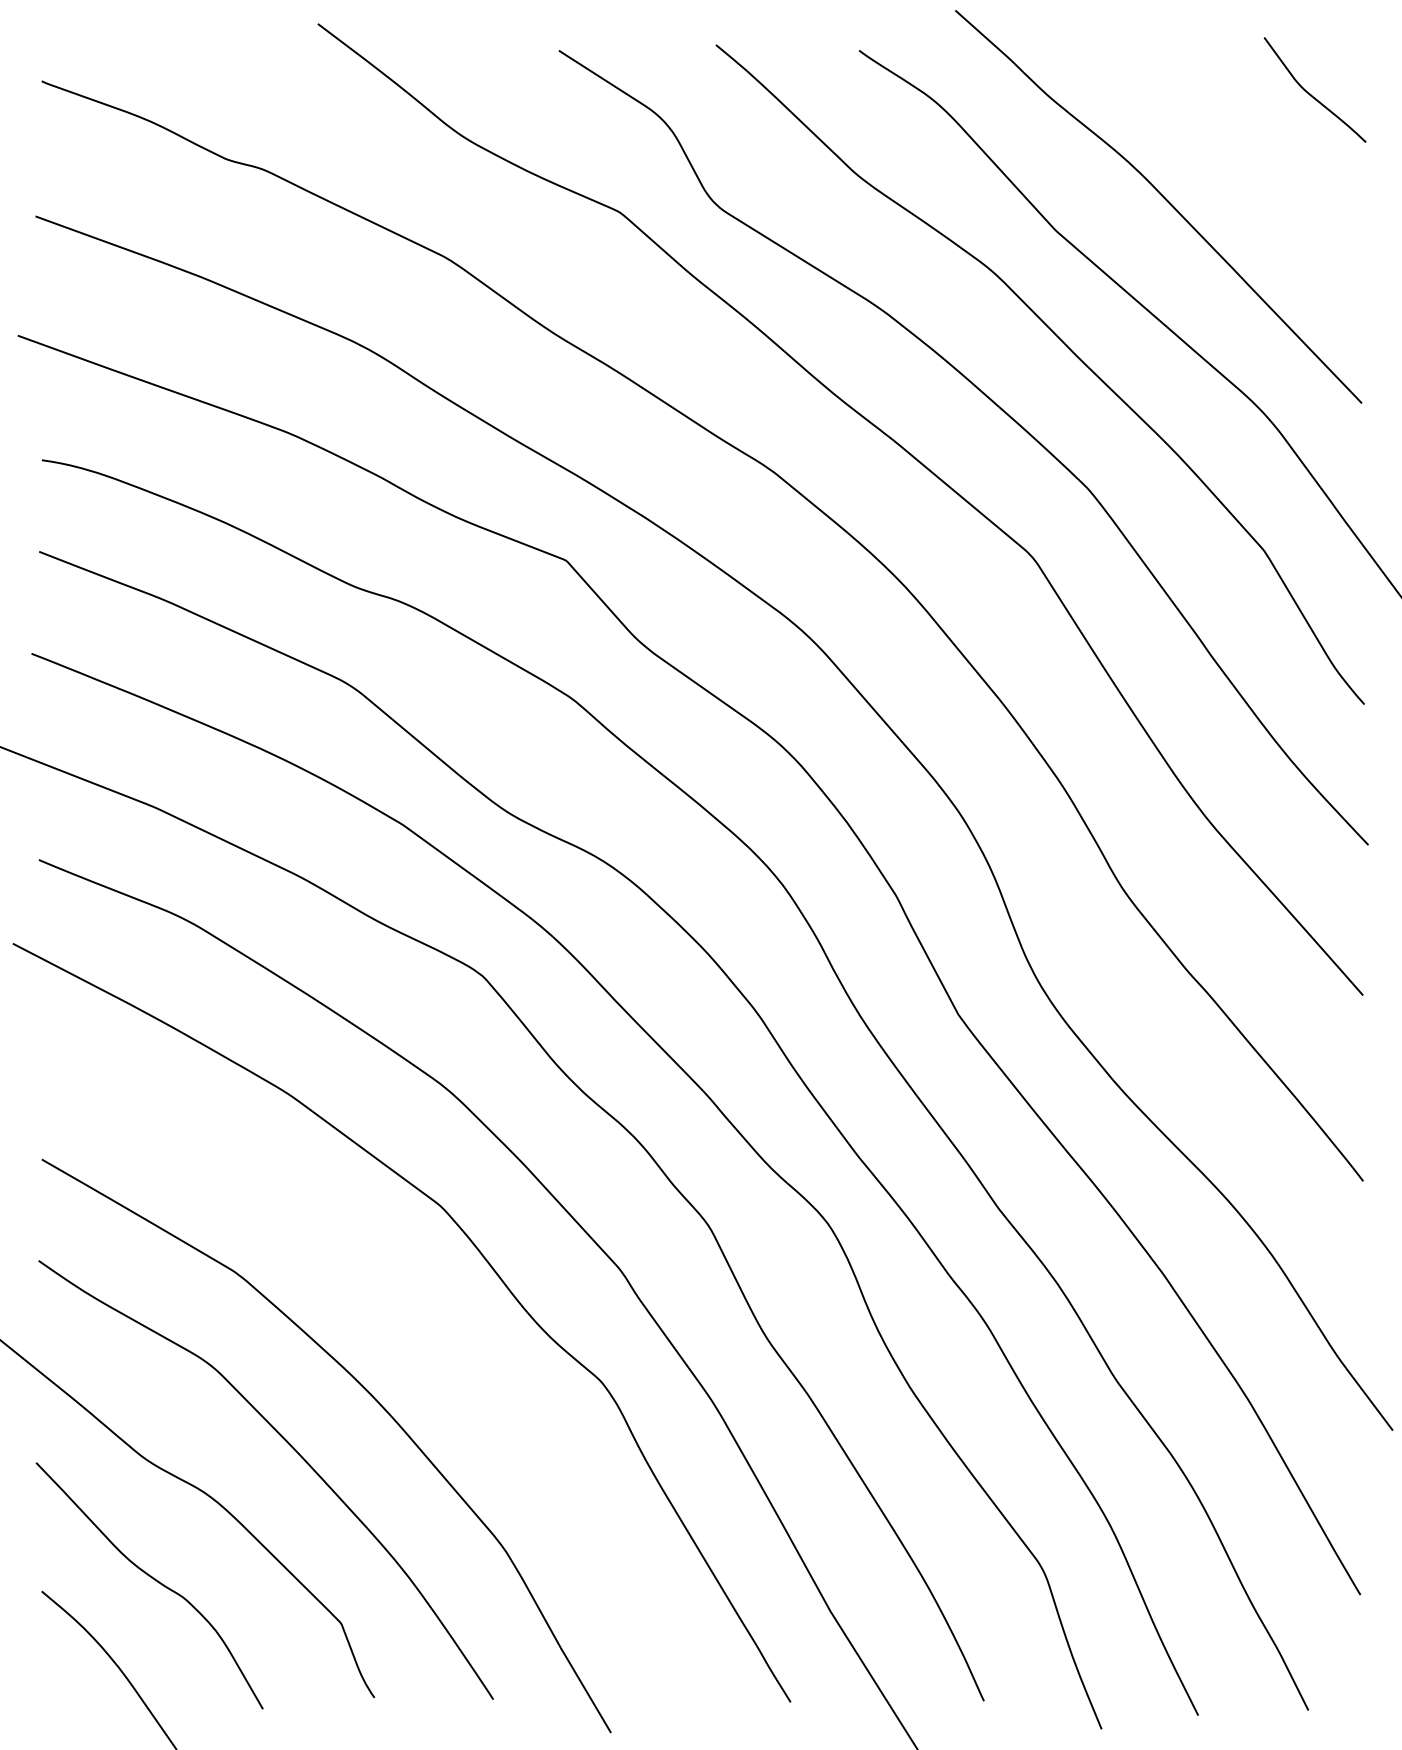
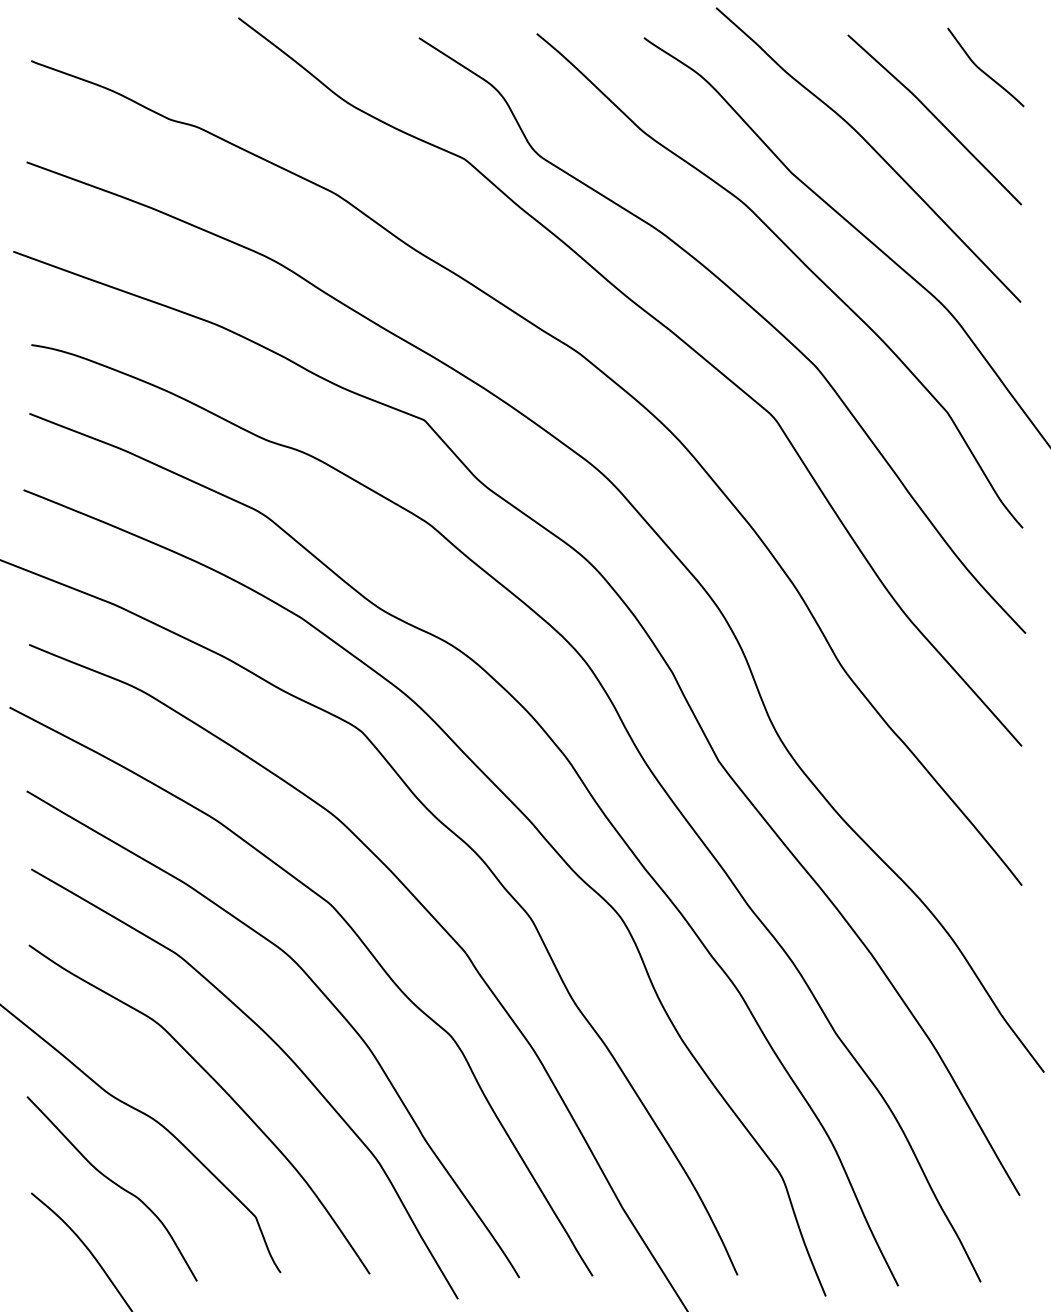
curve: (1247, 157) -> (935, 118), added
curve: (426, 1321) -> (319, 990), added

